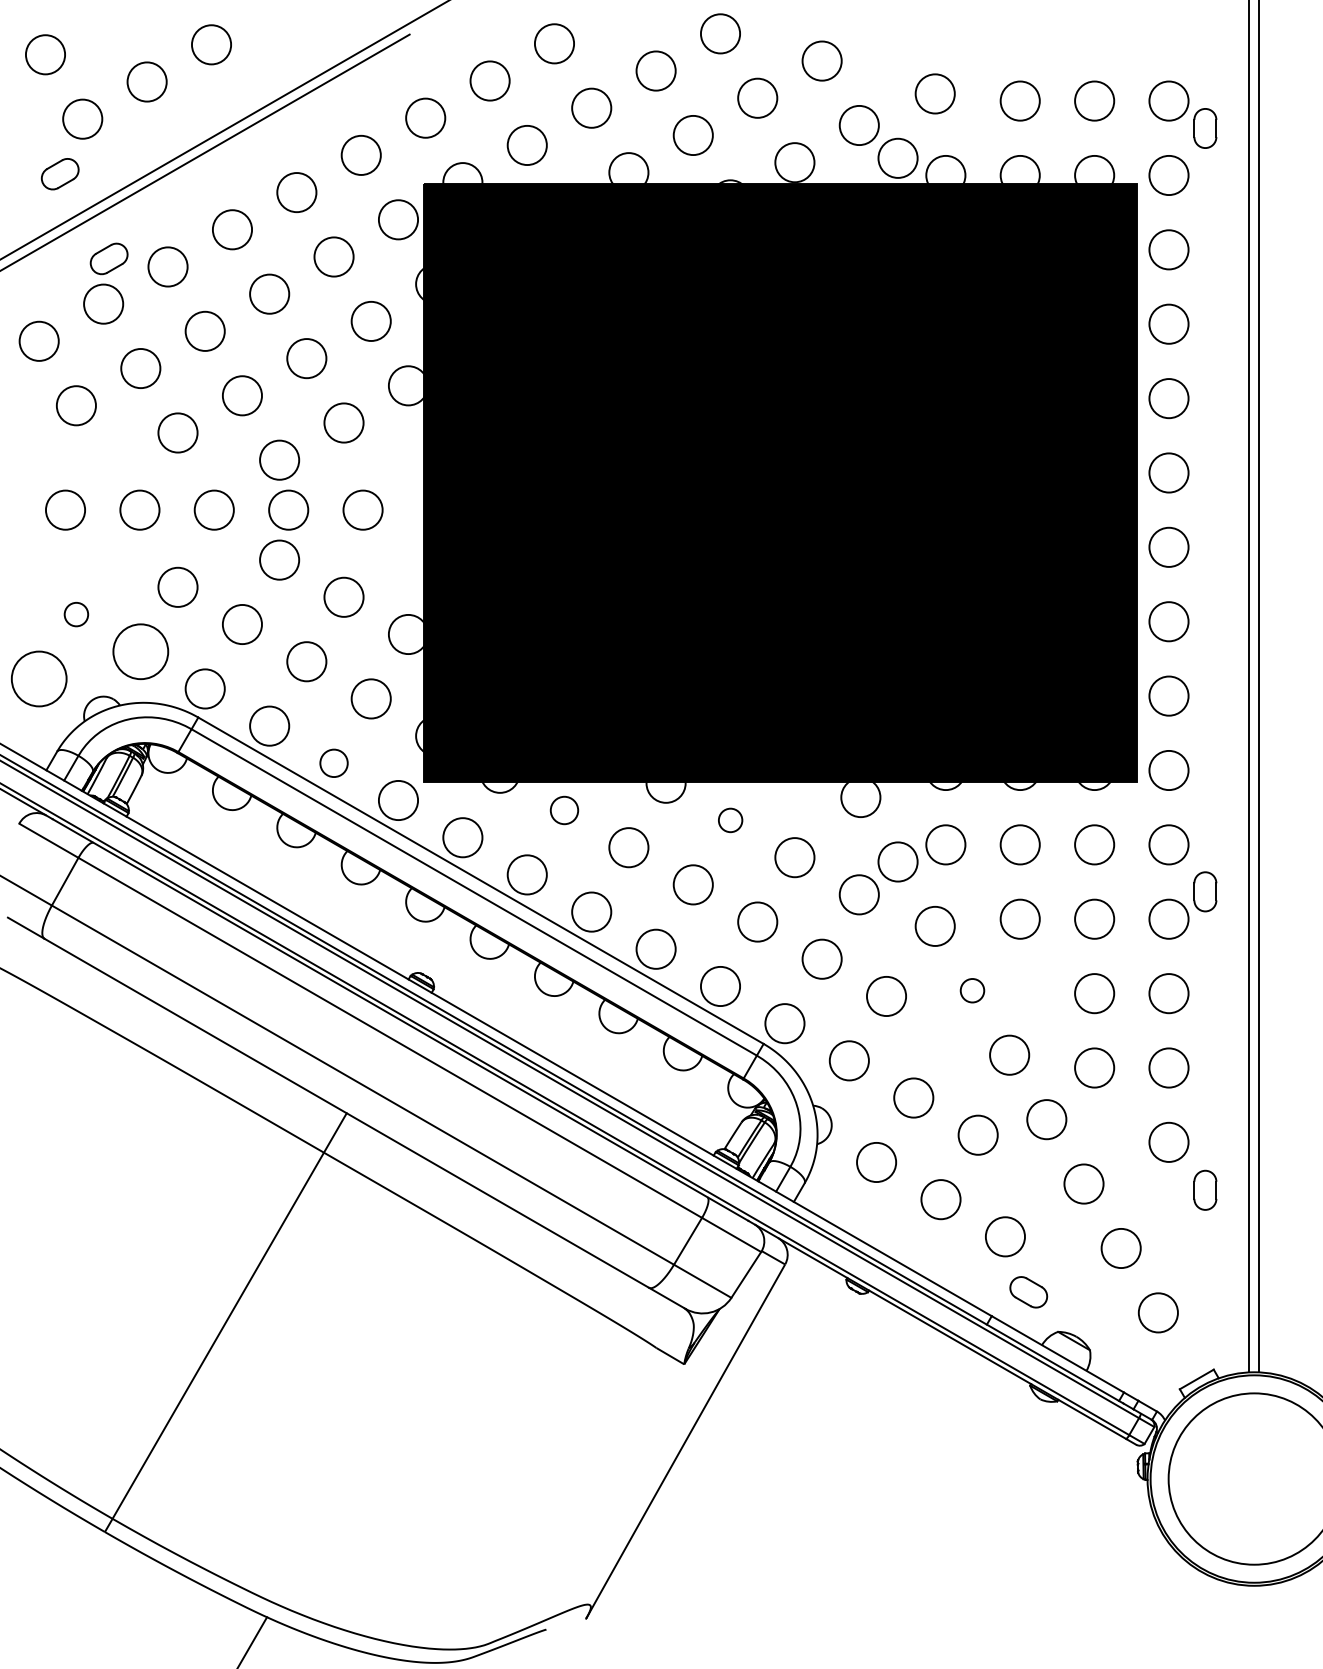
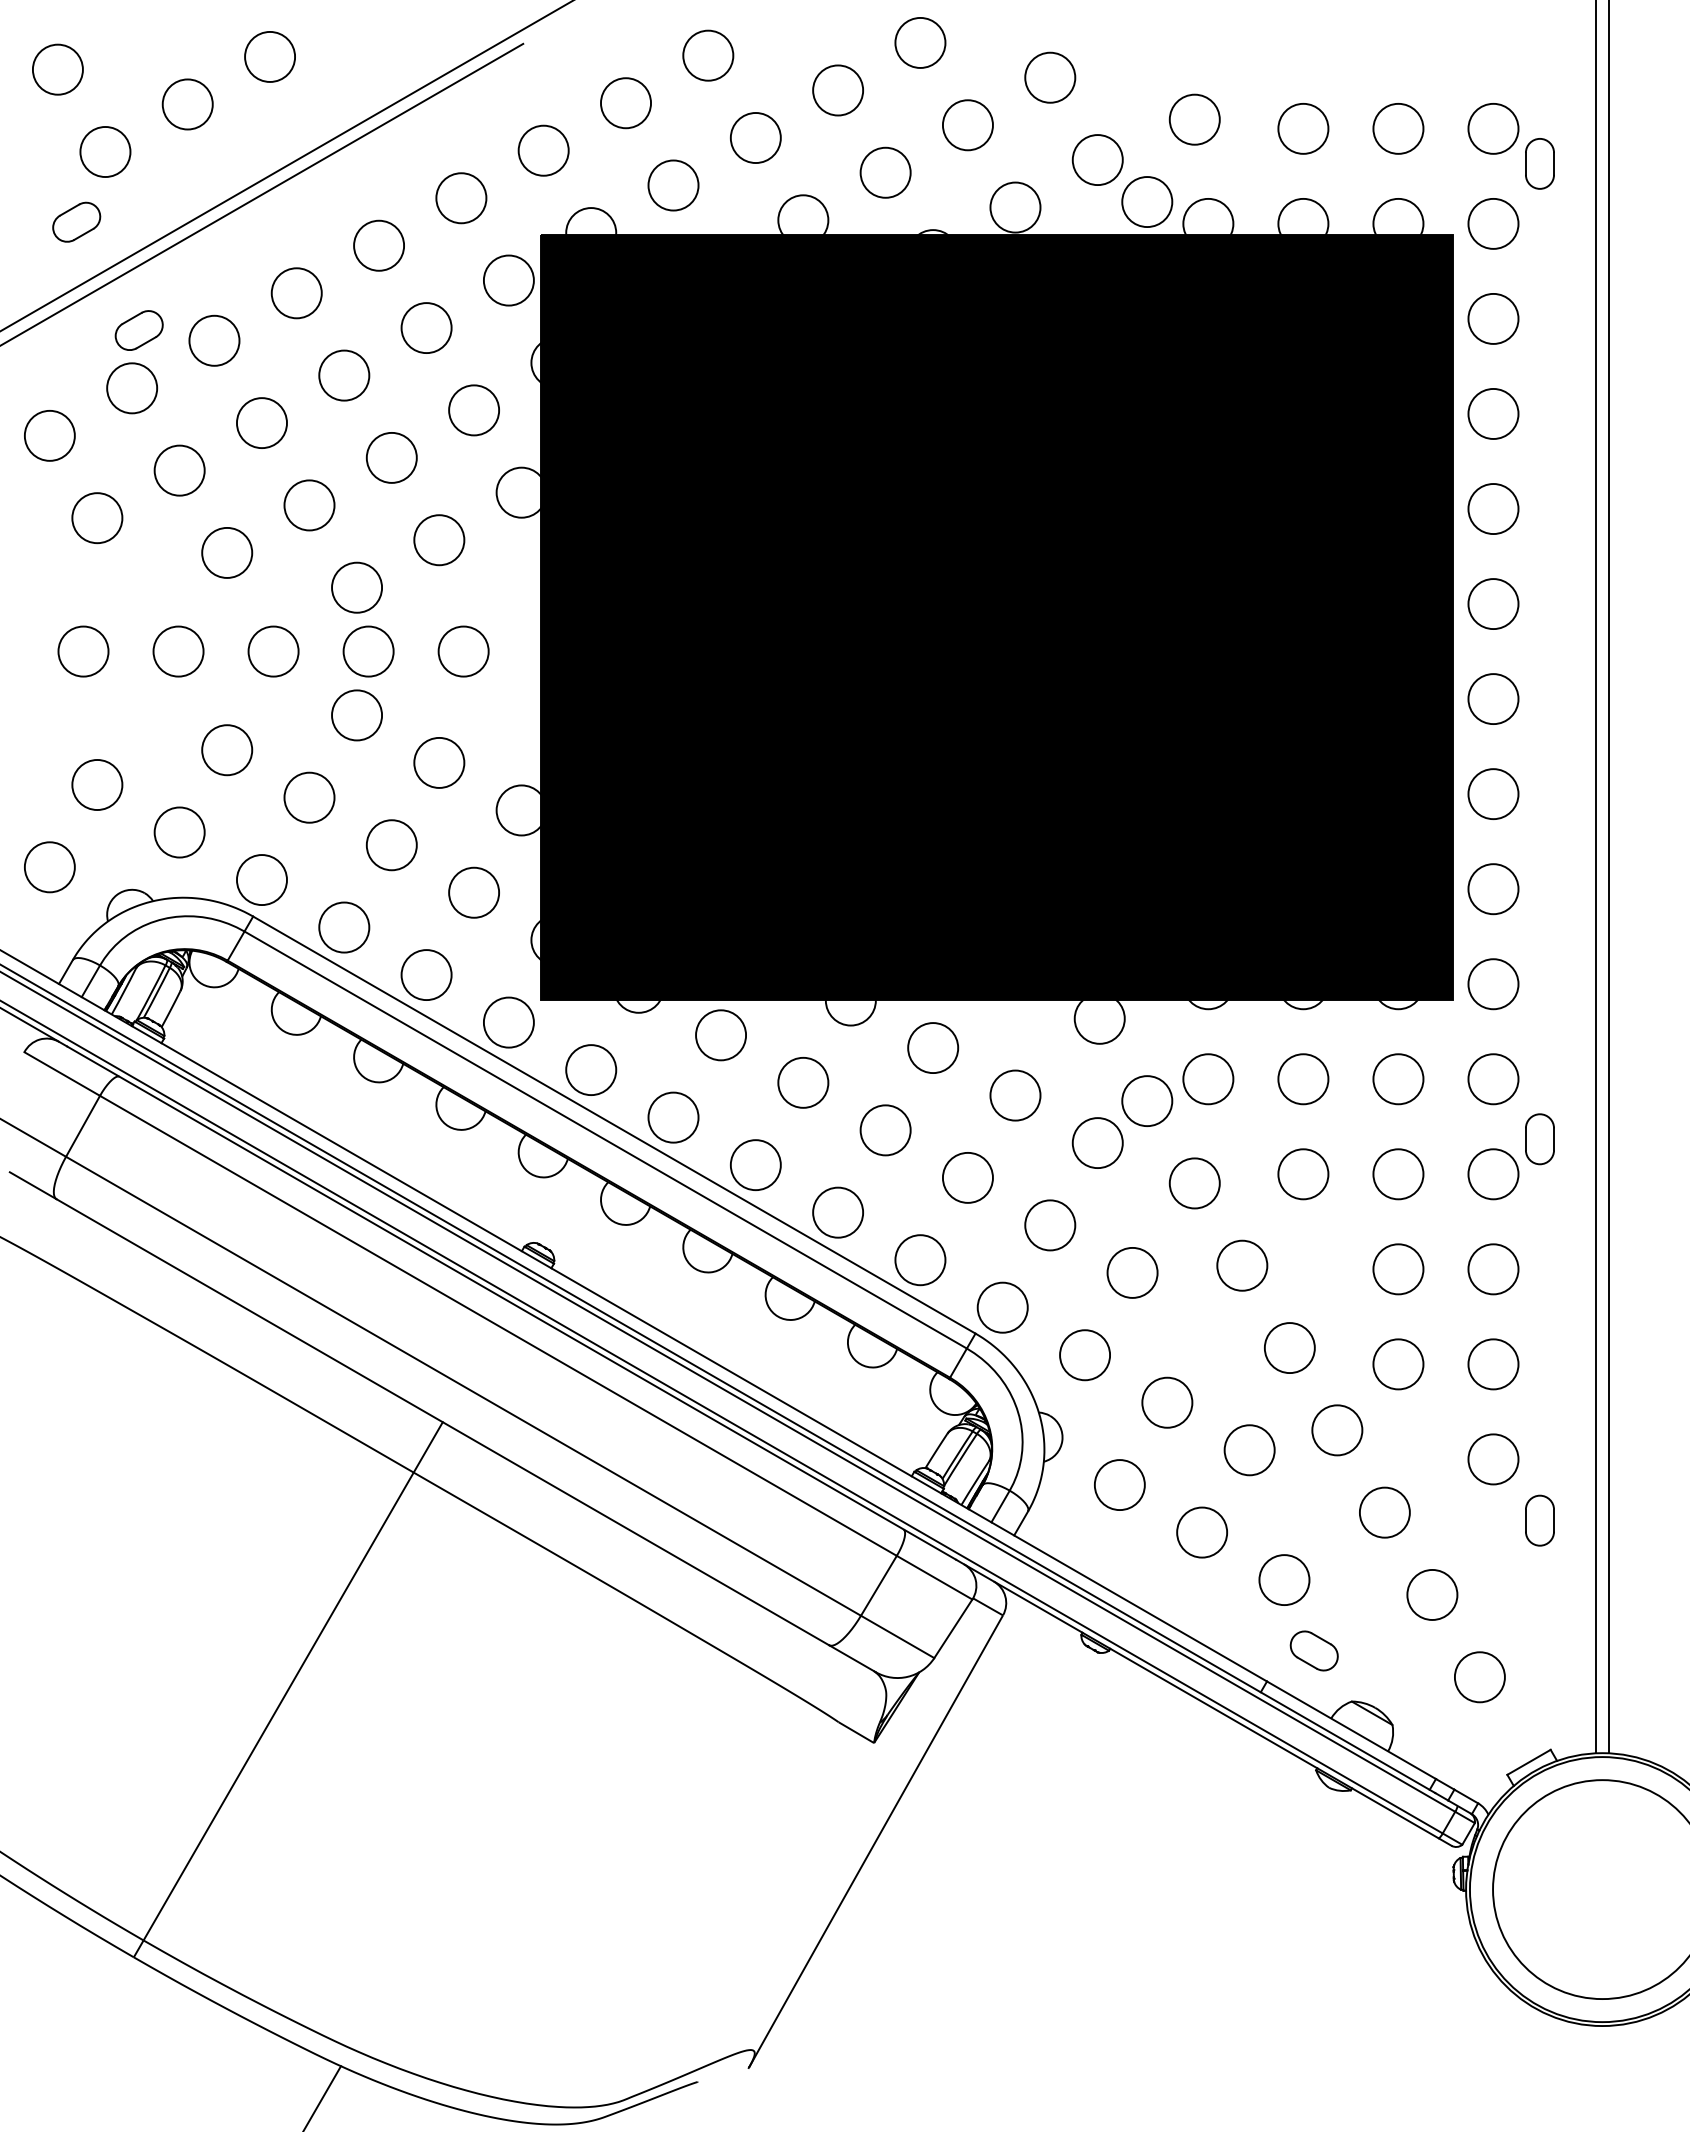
circle: (76, 614) -> (97, 784), size x1.67
circle: (140, 651) -> (179, 832), size x0.71
circle: (38, 679) -> (49, 867), size x0.71
circle: (333, 763) -> (426, 975), size x1.43
circle: (564, 810) -> (721, 1035), size x1.43
circle: (730, 820) -> (933, 1047), size x1.67
circle: (972, 990) -> (1242, 1265), size x1.67

